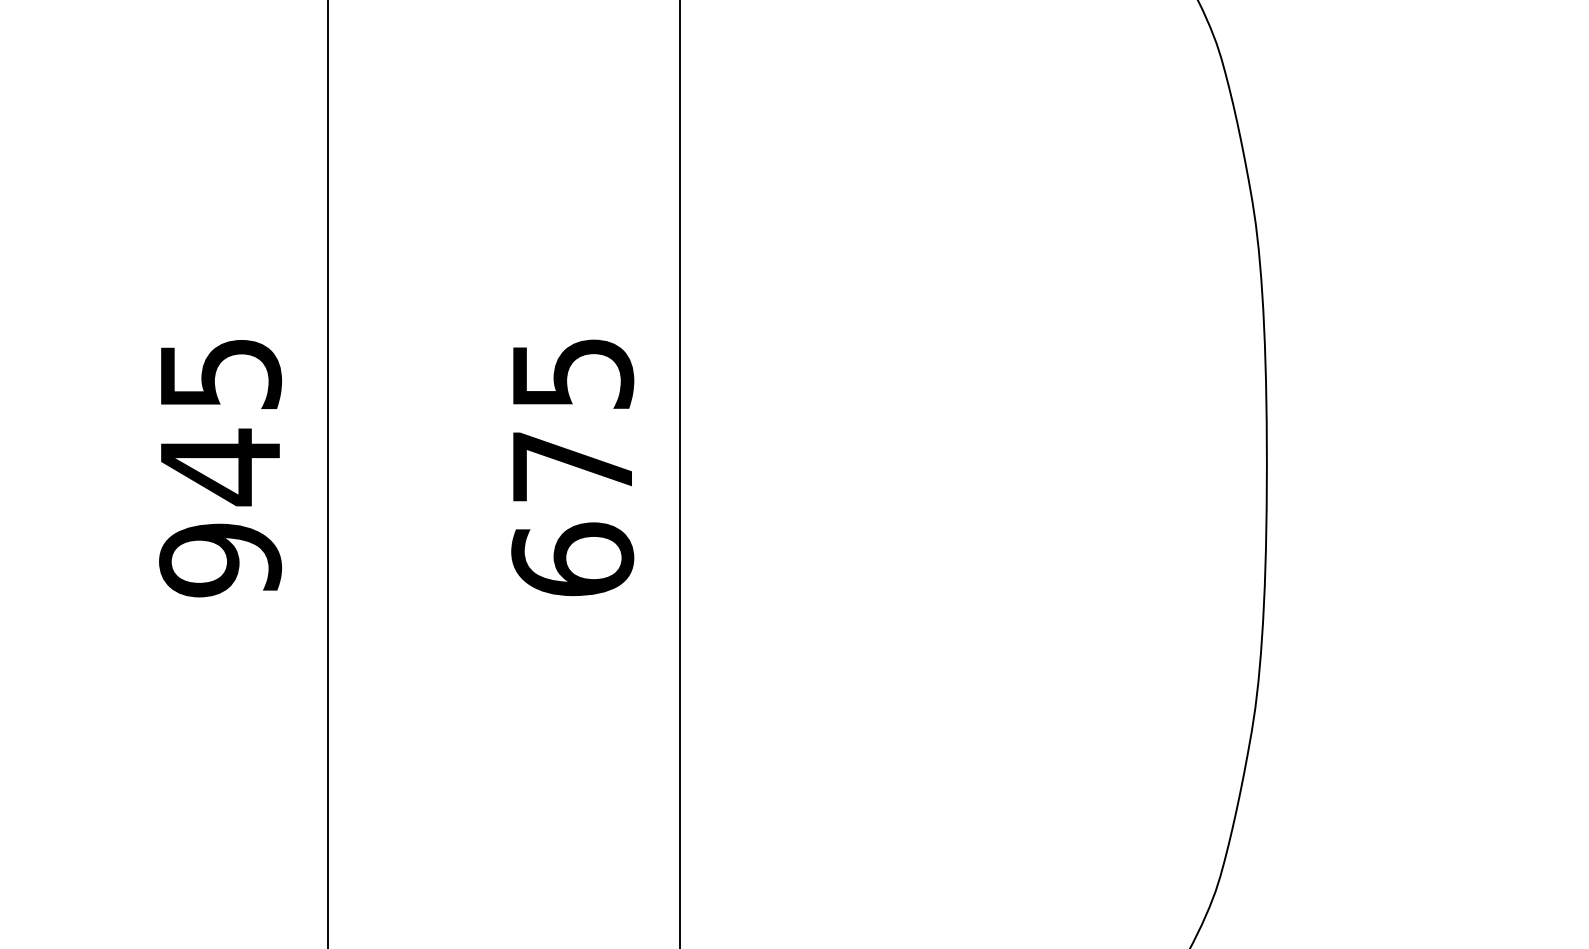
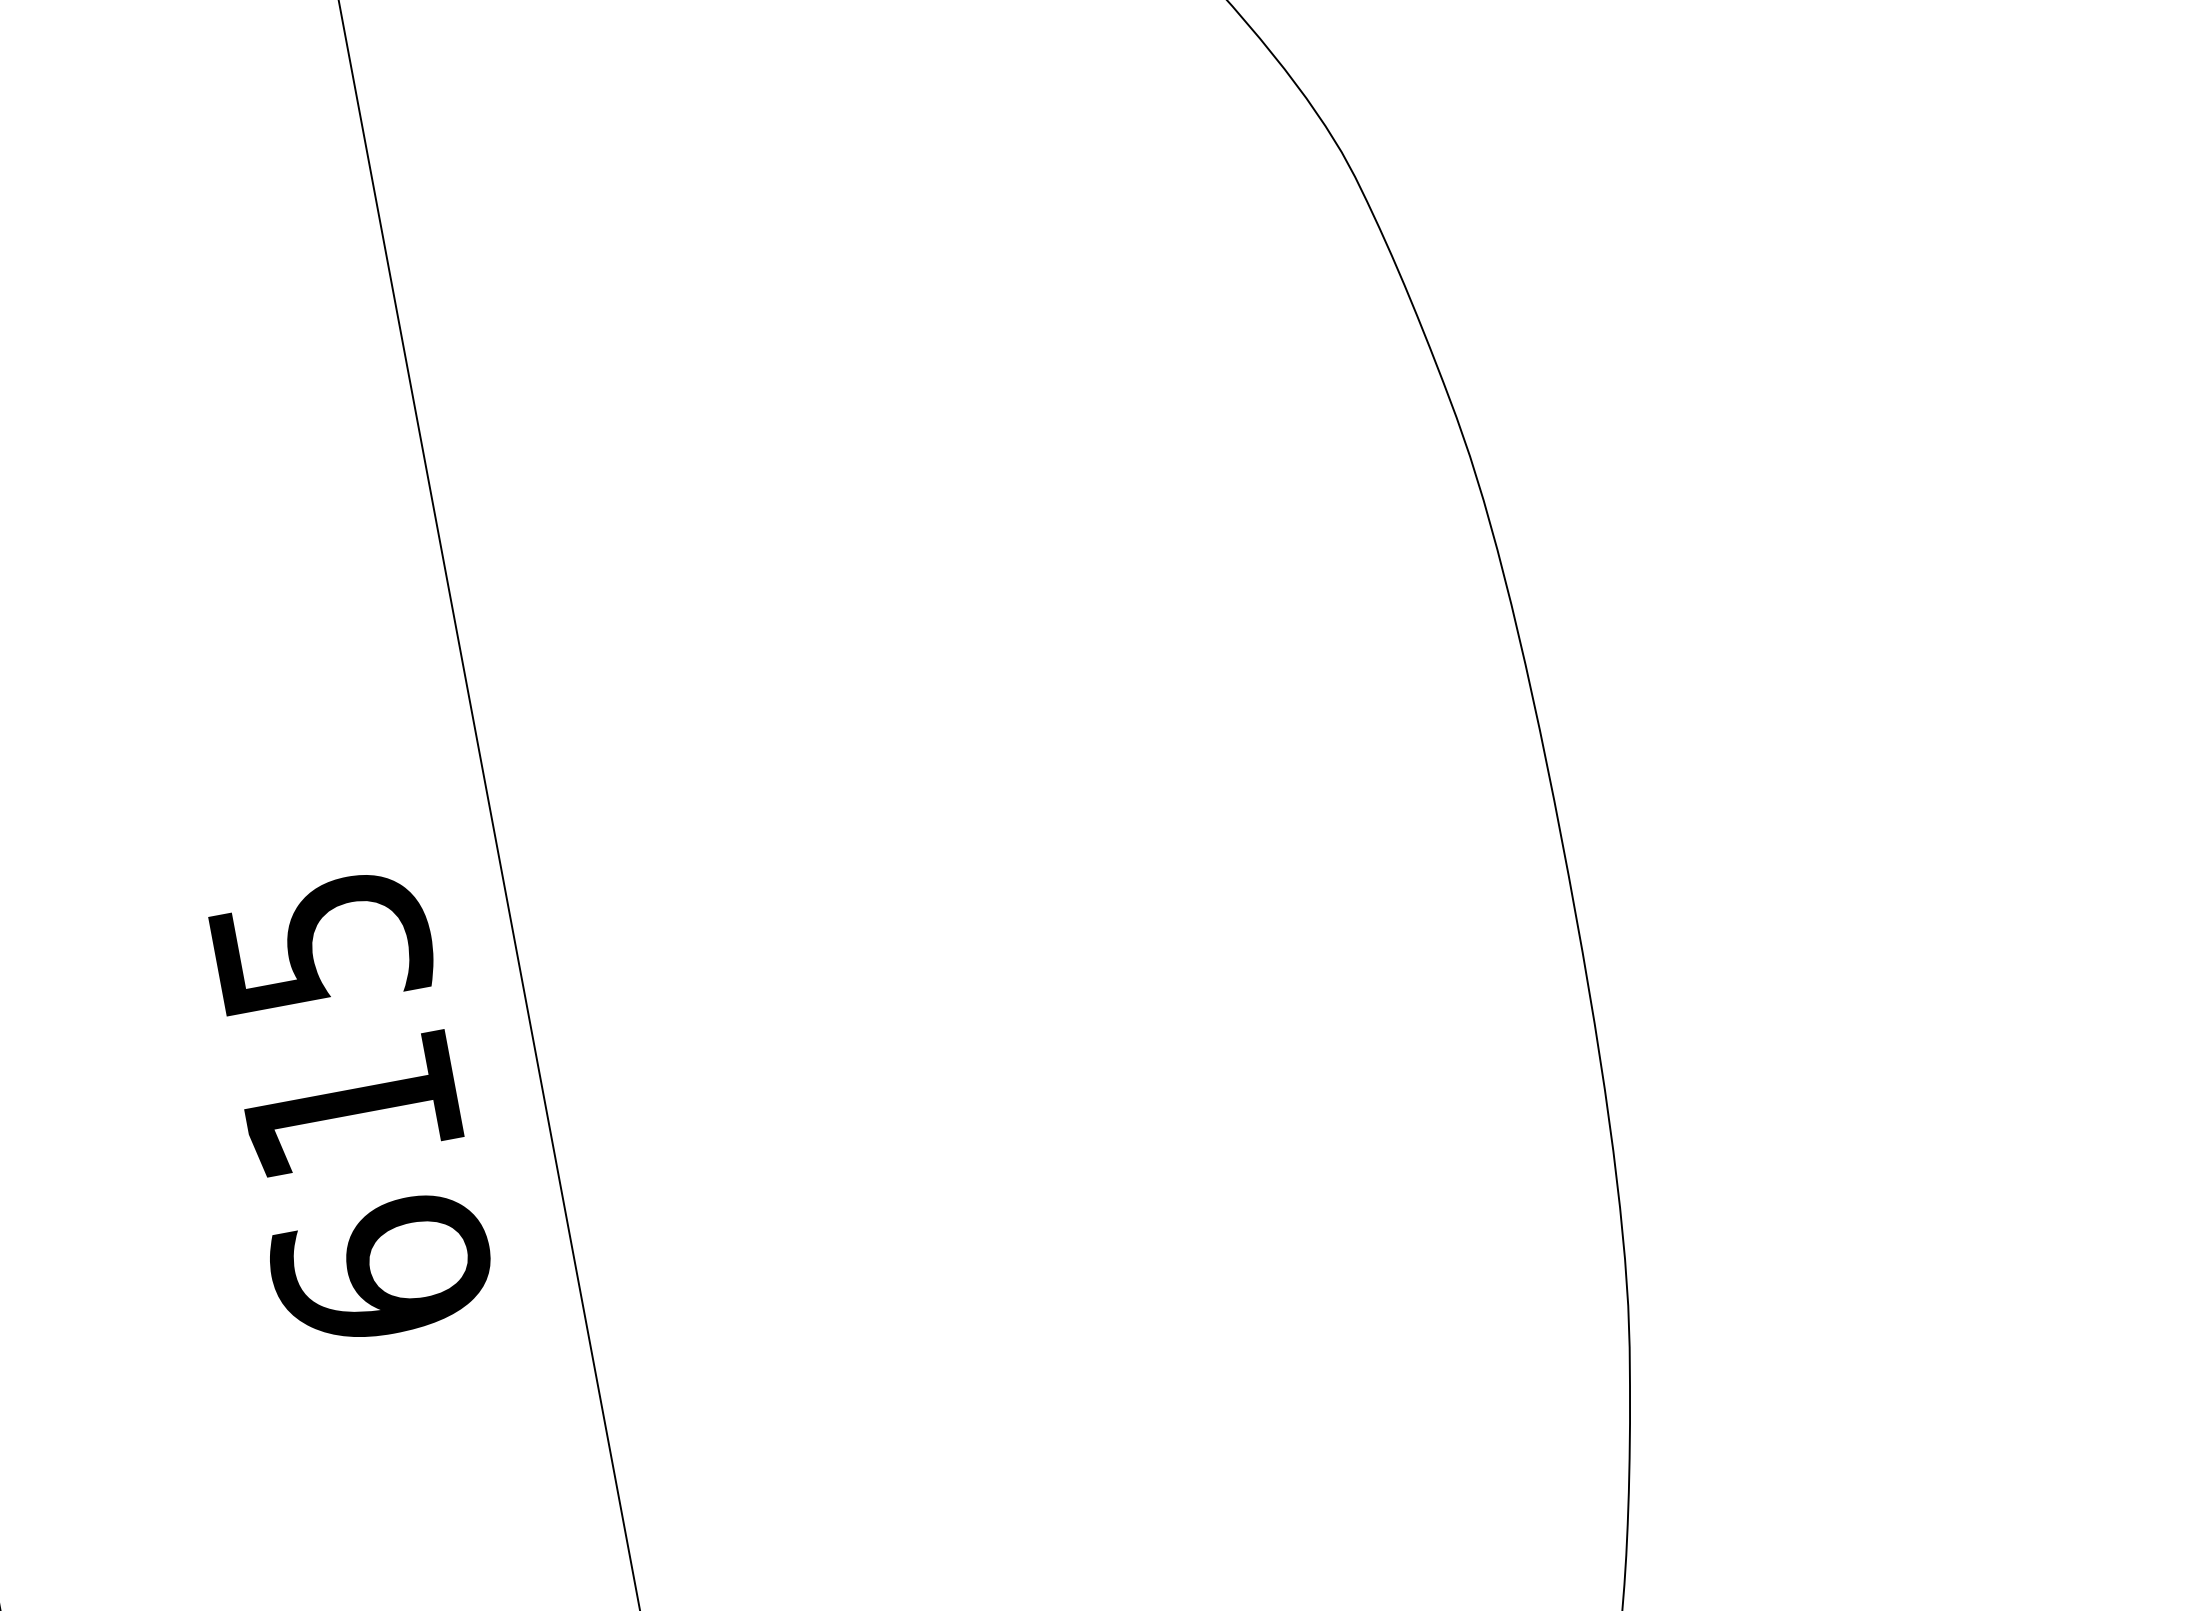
text: (572, 466) -> (350, 1106), 675 -> 615

